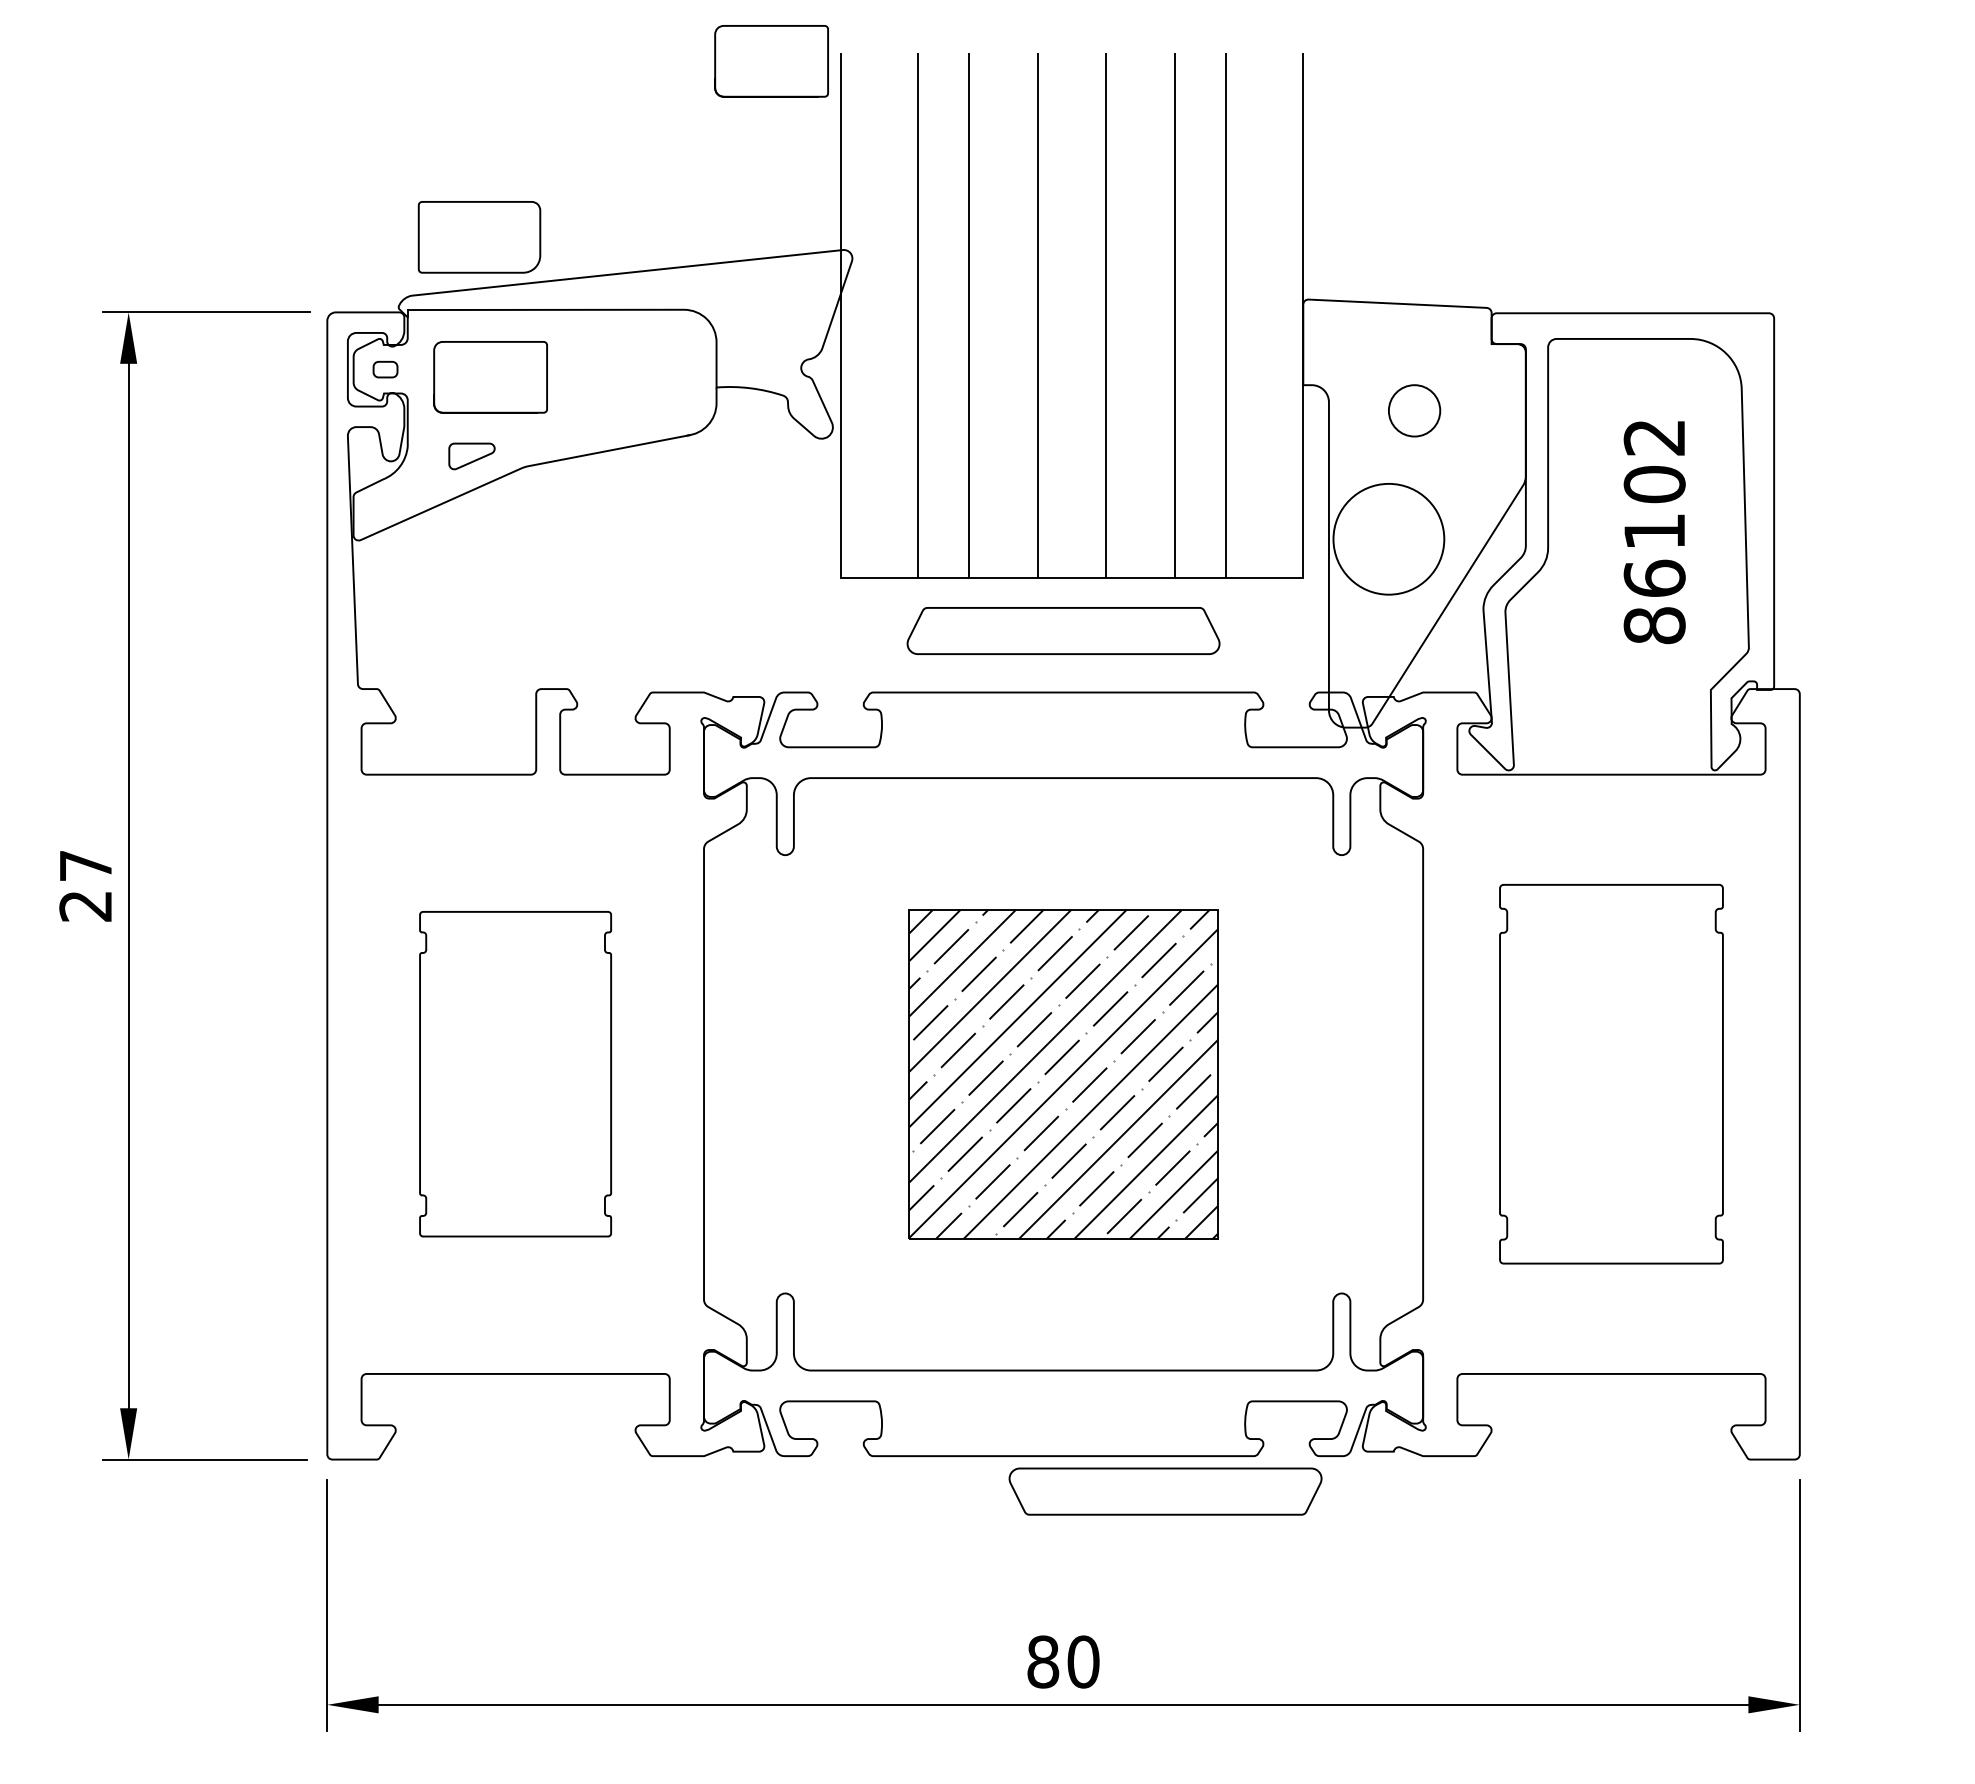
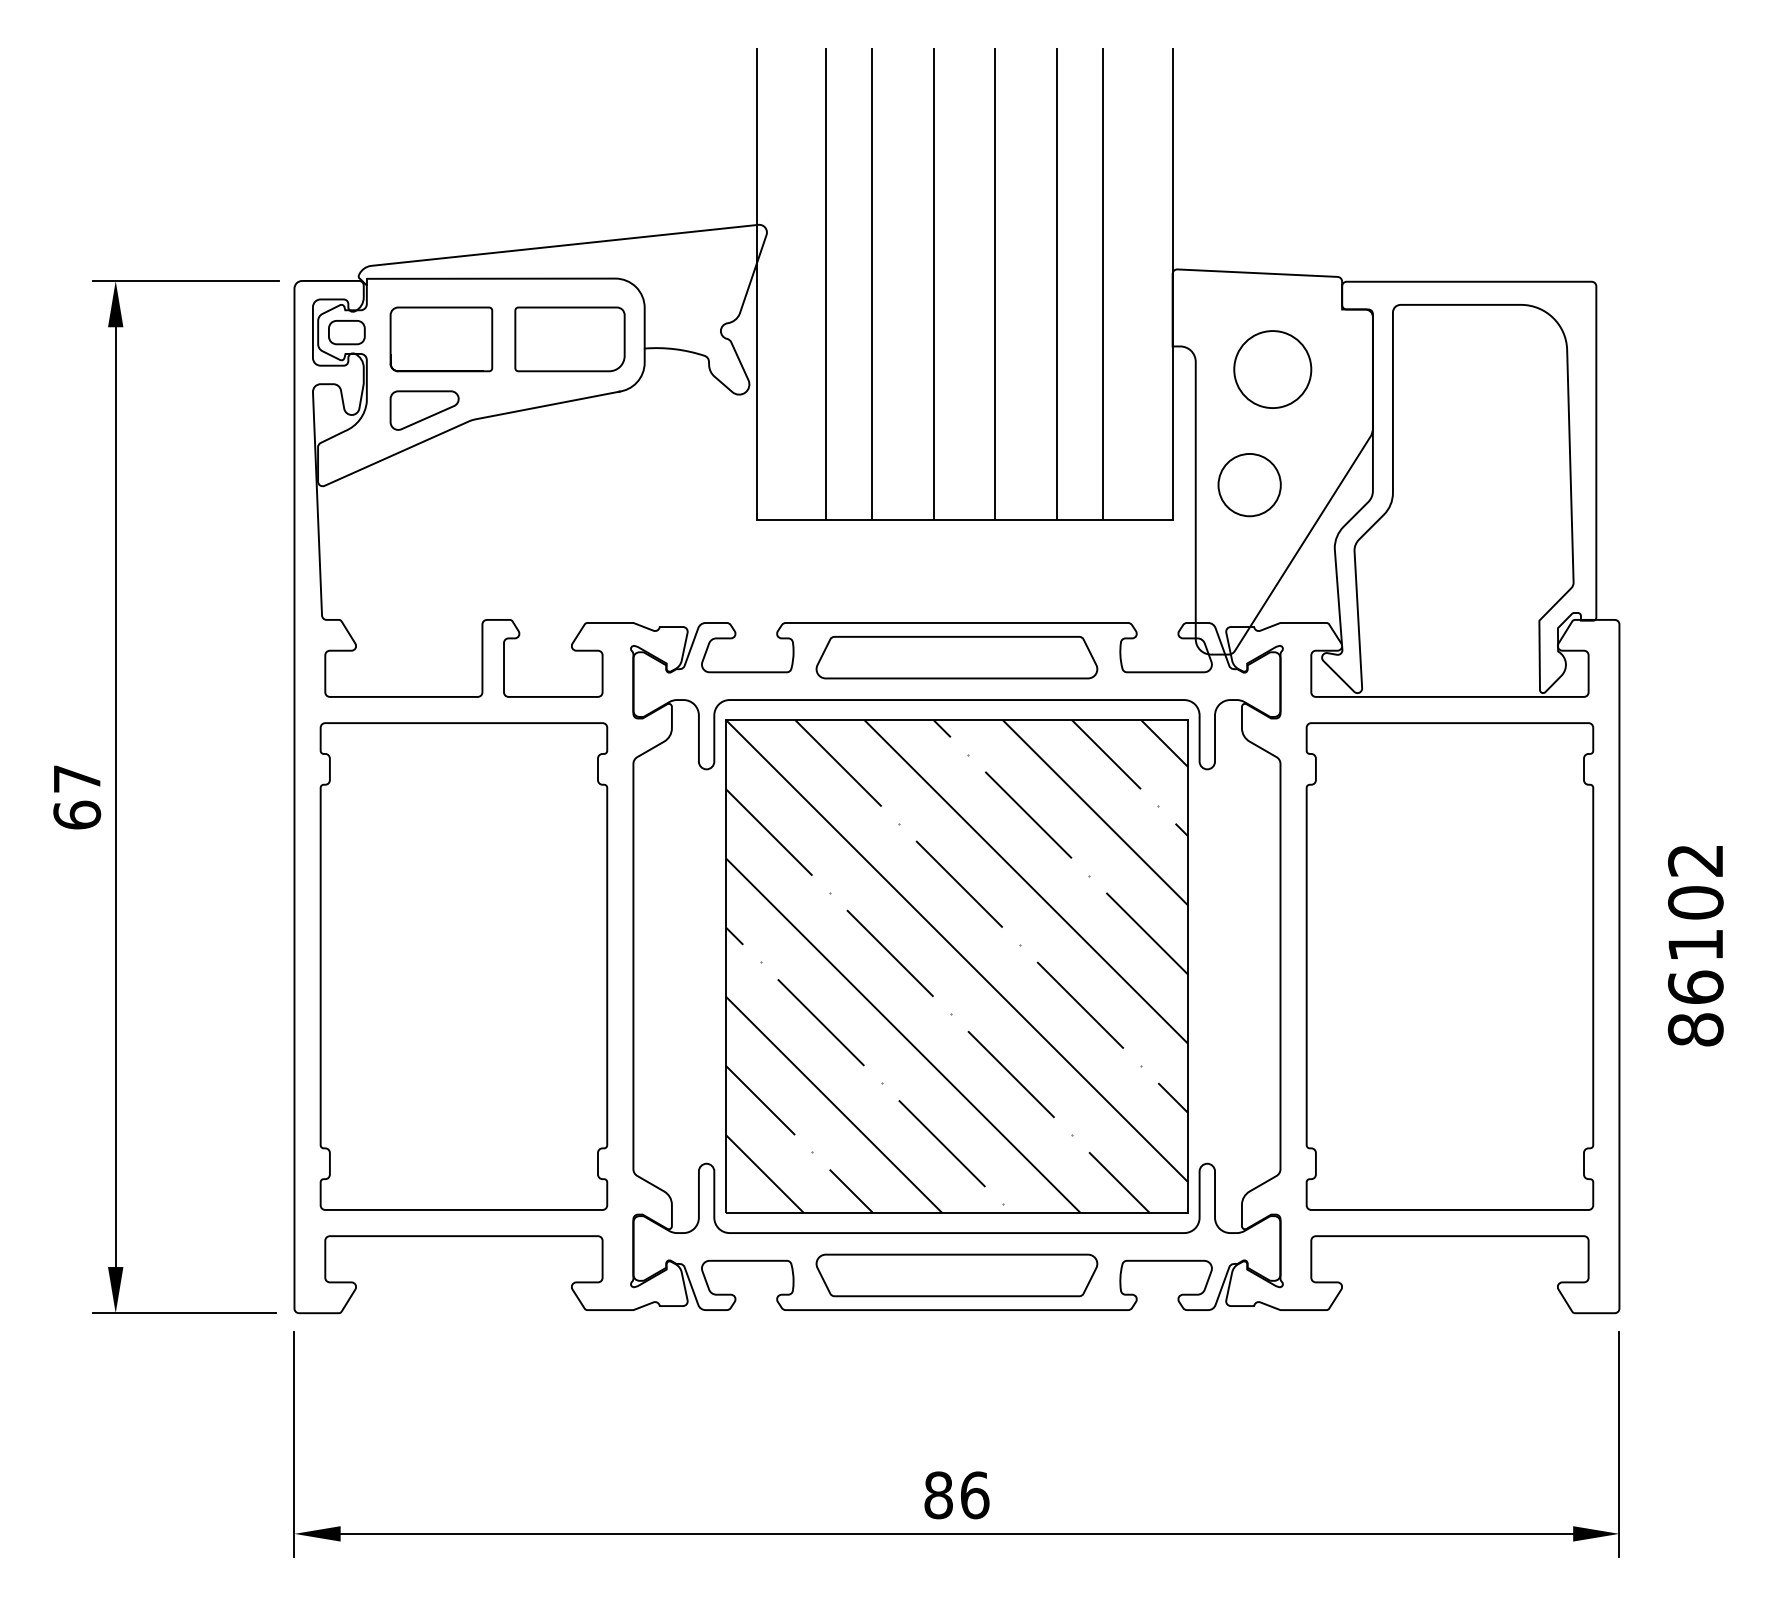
part: (771, 61) -> (694, 55), removed
part: (479, 237) -> (569, 339), moved
part: (385, 369) -> (346, 332), size x1.67
circle: (1414, 410) -> (1272, 369), size x1.67
part: (471, 456) -> (424, 410), size x1.67
text: (1654, 532) -> (1695, 946), moved
circle: (1388, 538) -> (1249, 484), size x0.62
curve: (1063, 608) -> (956, 637), moved
text: (85, 905) -> (76, 814), 27 -> 67
part: (515, 1073) -> (463, 965), size x1.67
part: (1063, 1073) -> (956, 965), size x1.67
part: (1611, 1073) -> (1449, 965), size x1.43
curve: (1165, 1469) -> (956, 1255), moved
text: (1083, 1661) -> (974, 1494), 80 -> 86

